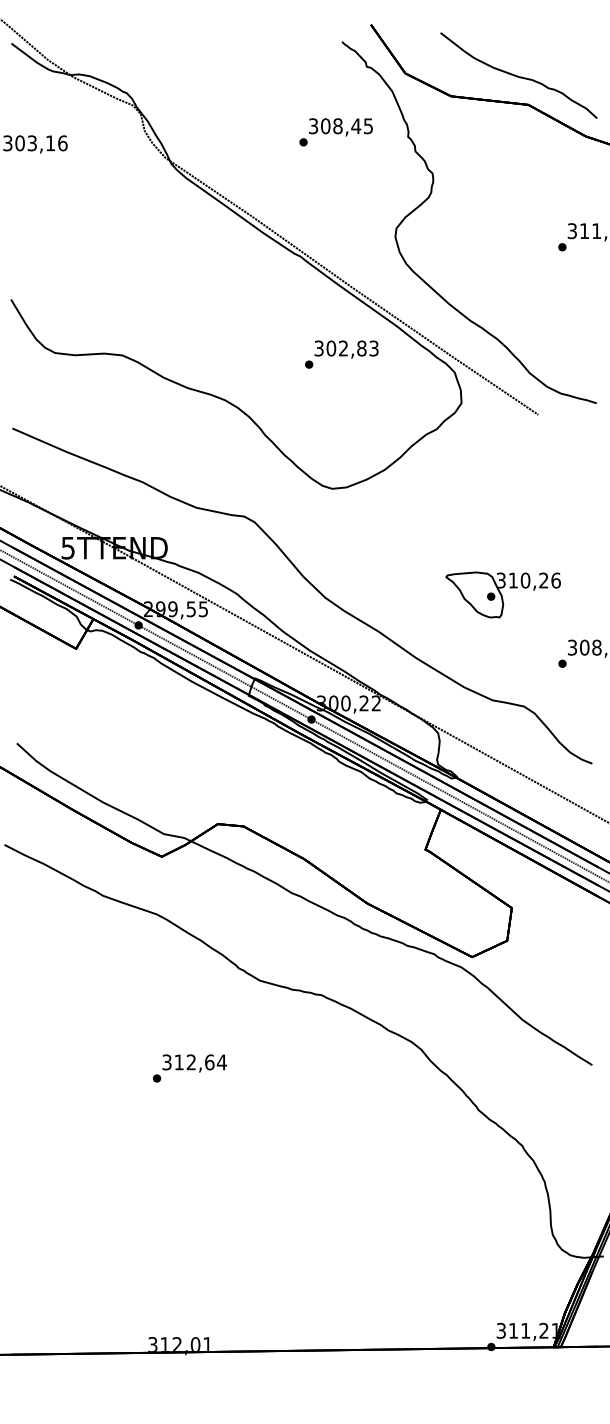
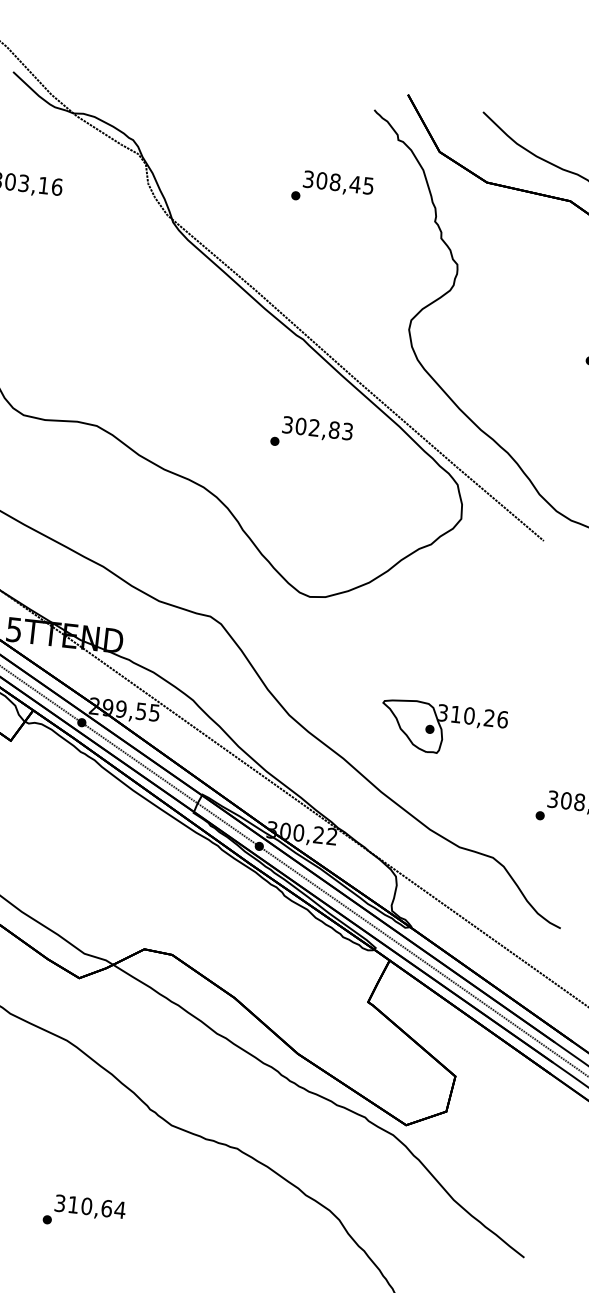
text: (335, 132) -> (331, 188), moved
text: (341, 354) -> (311, 434), moved
part: (502, 594) -> (442, 728), moved
text: (191, 1062) -> (86, 1206), 312,64 -> 310,64

